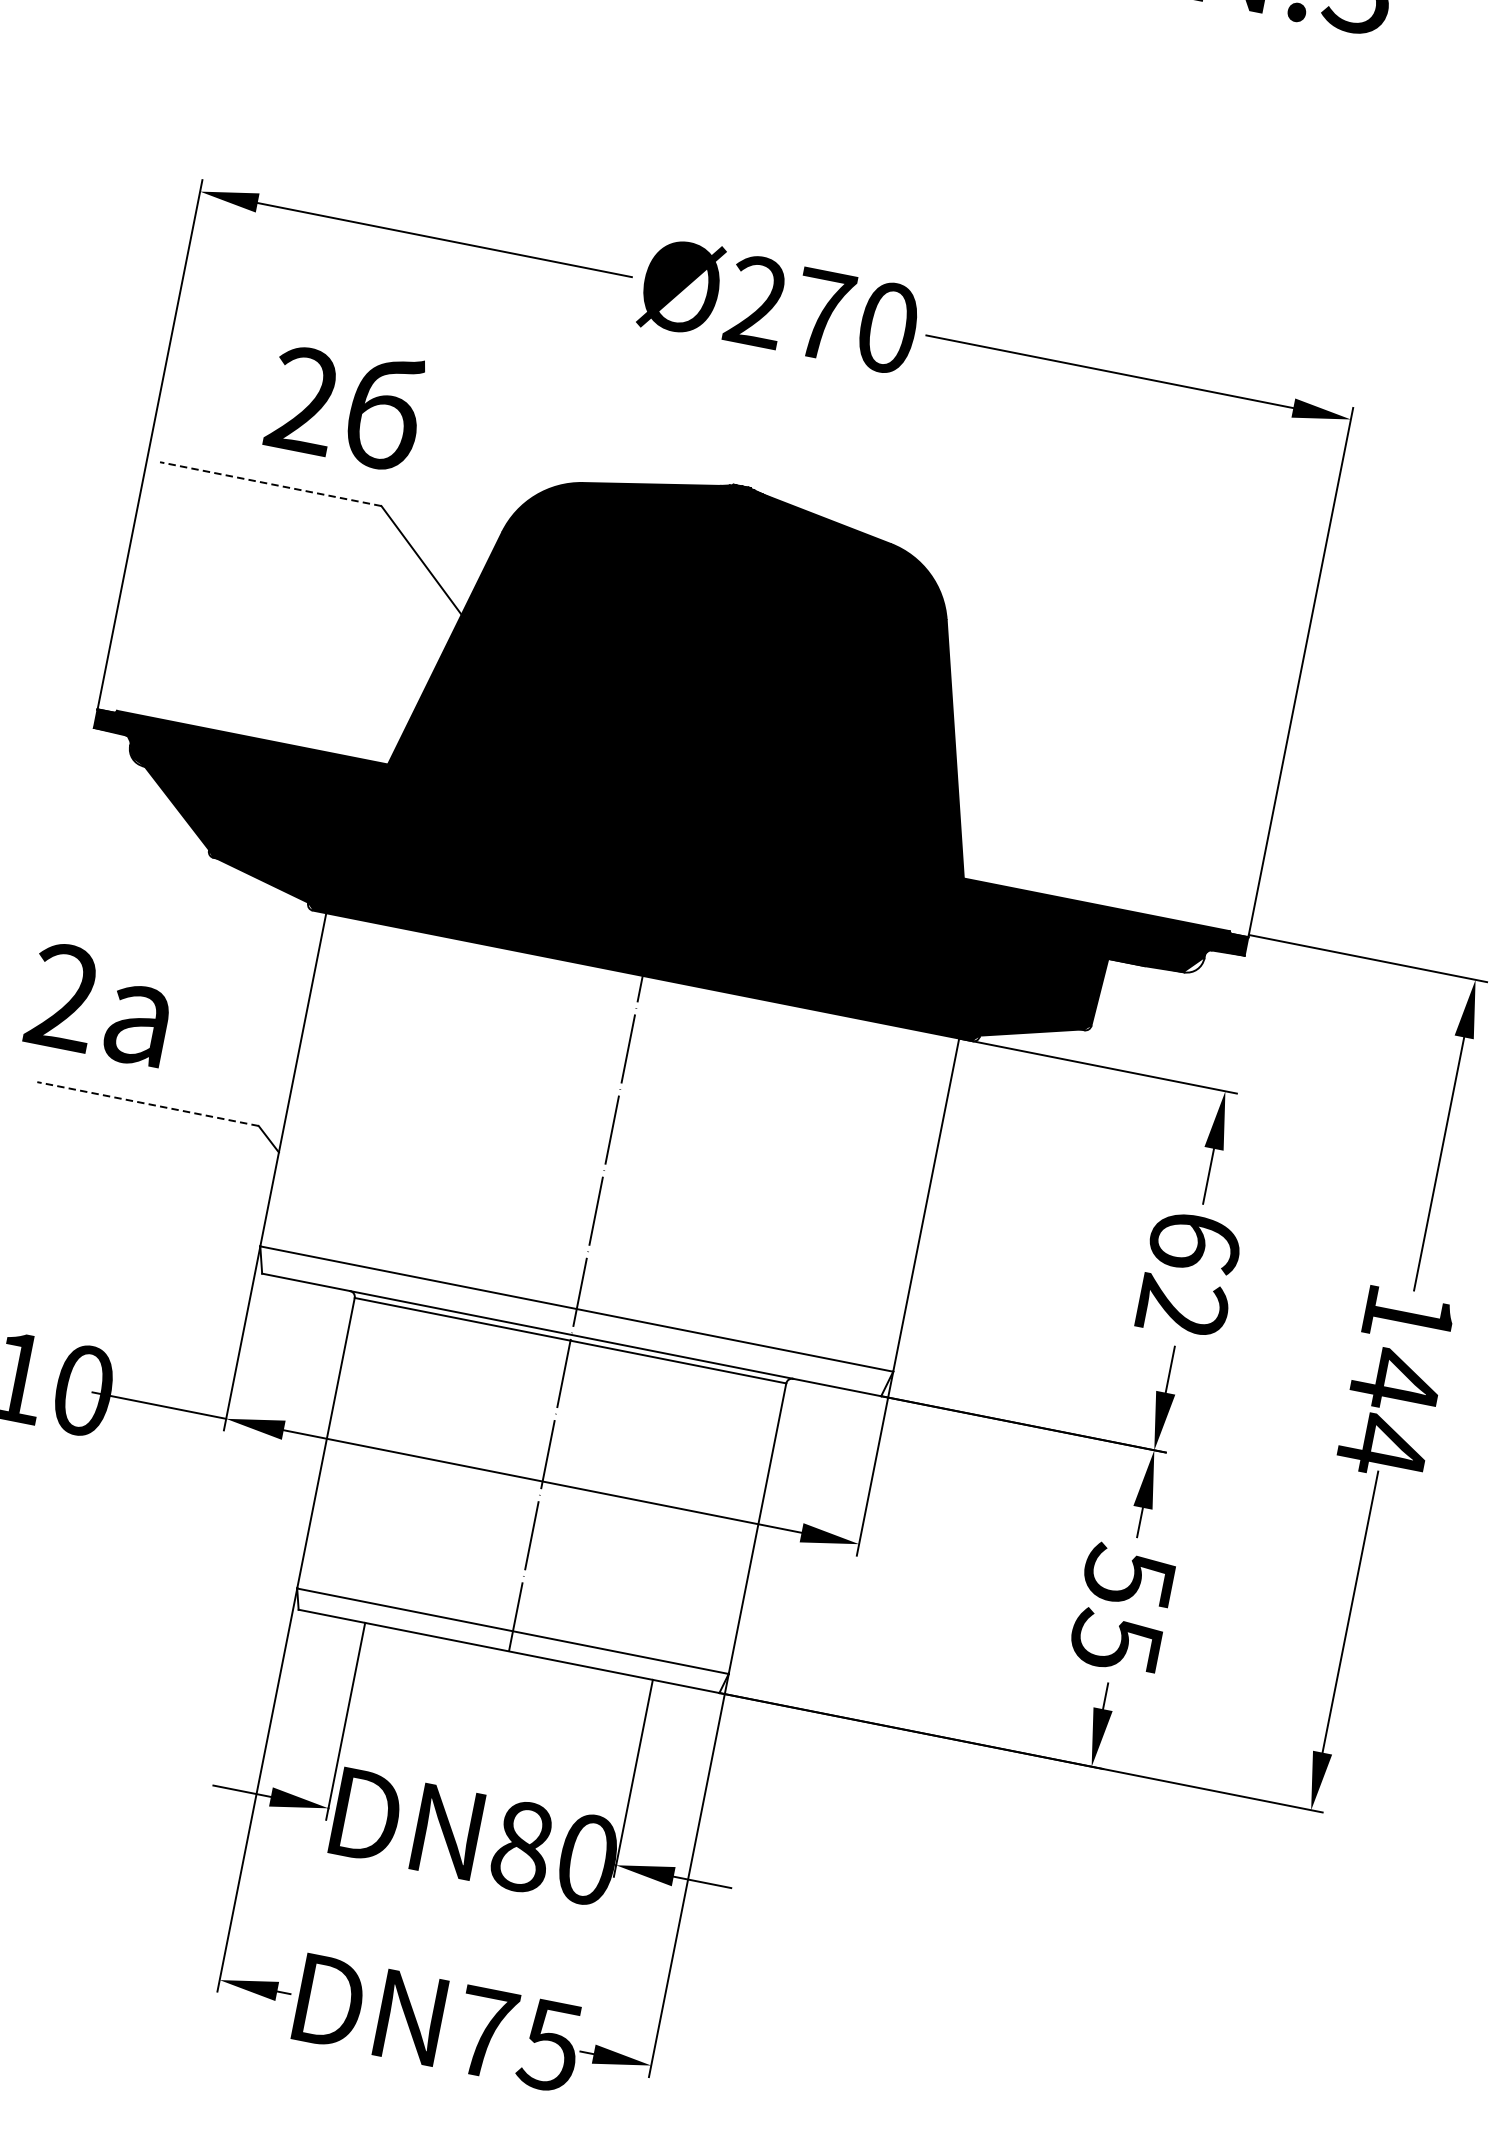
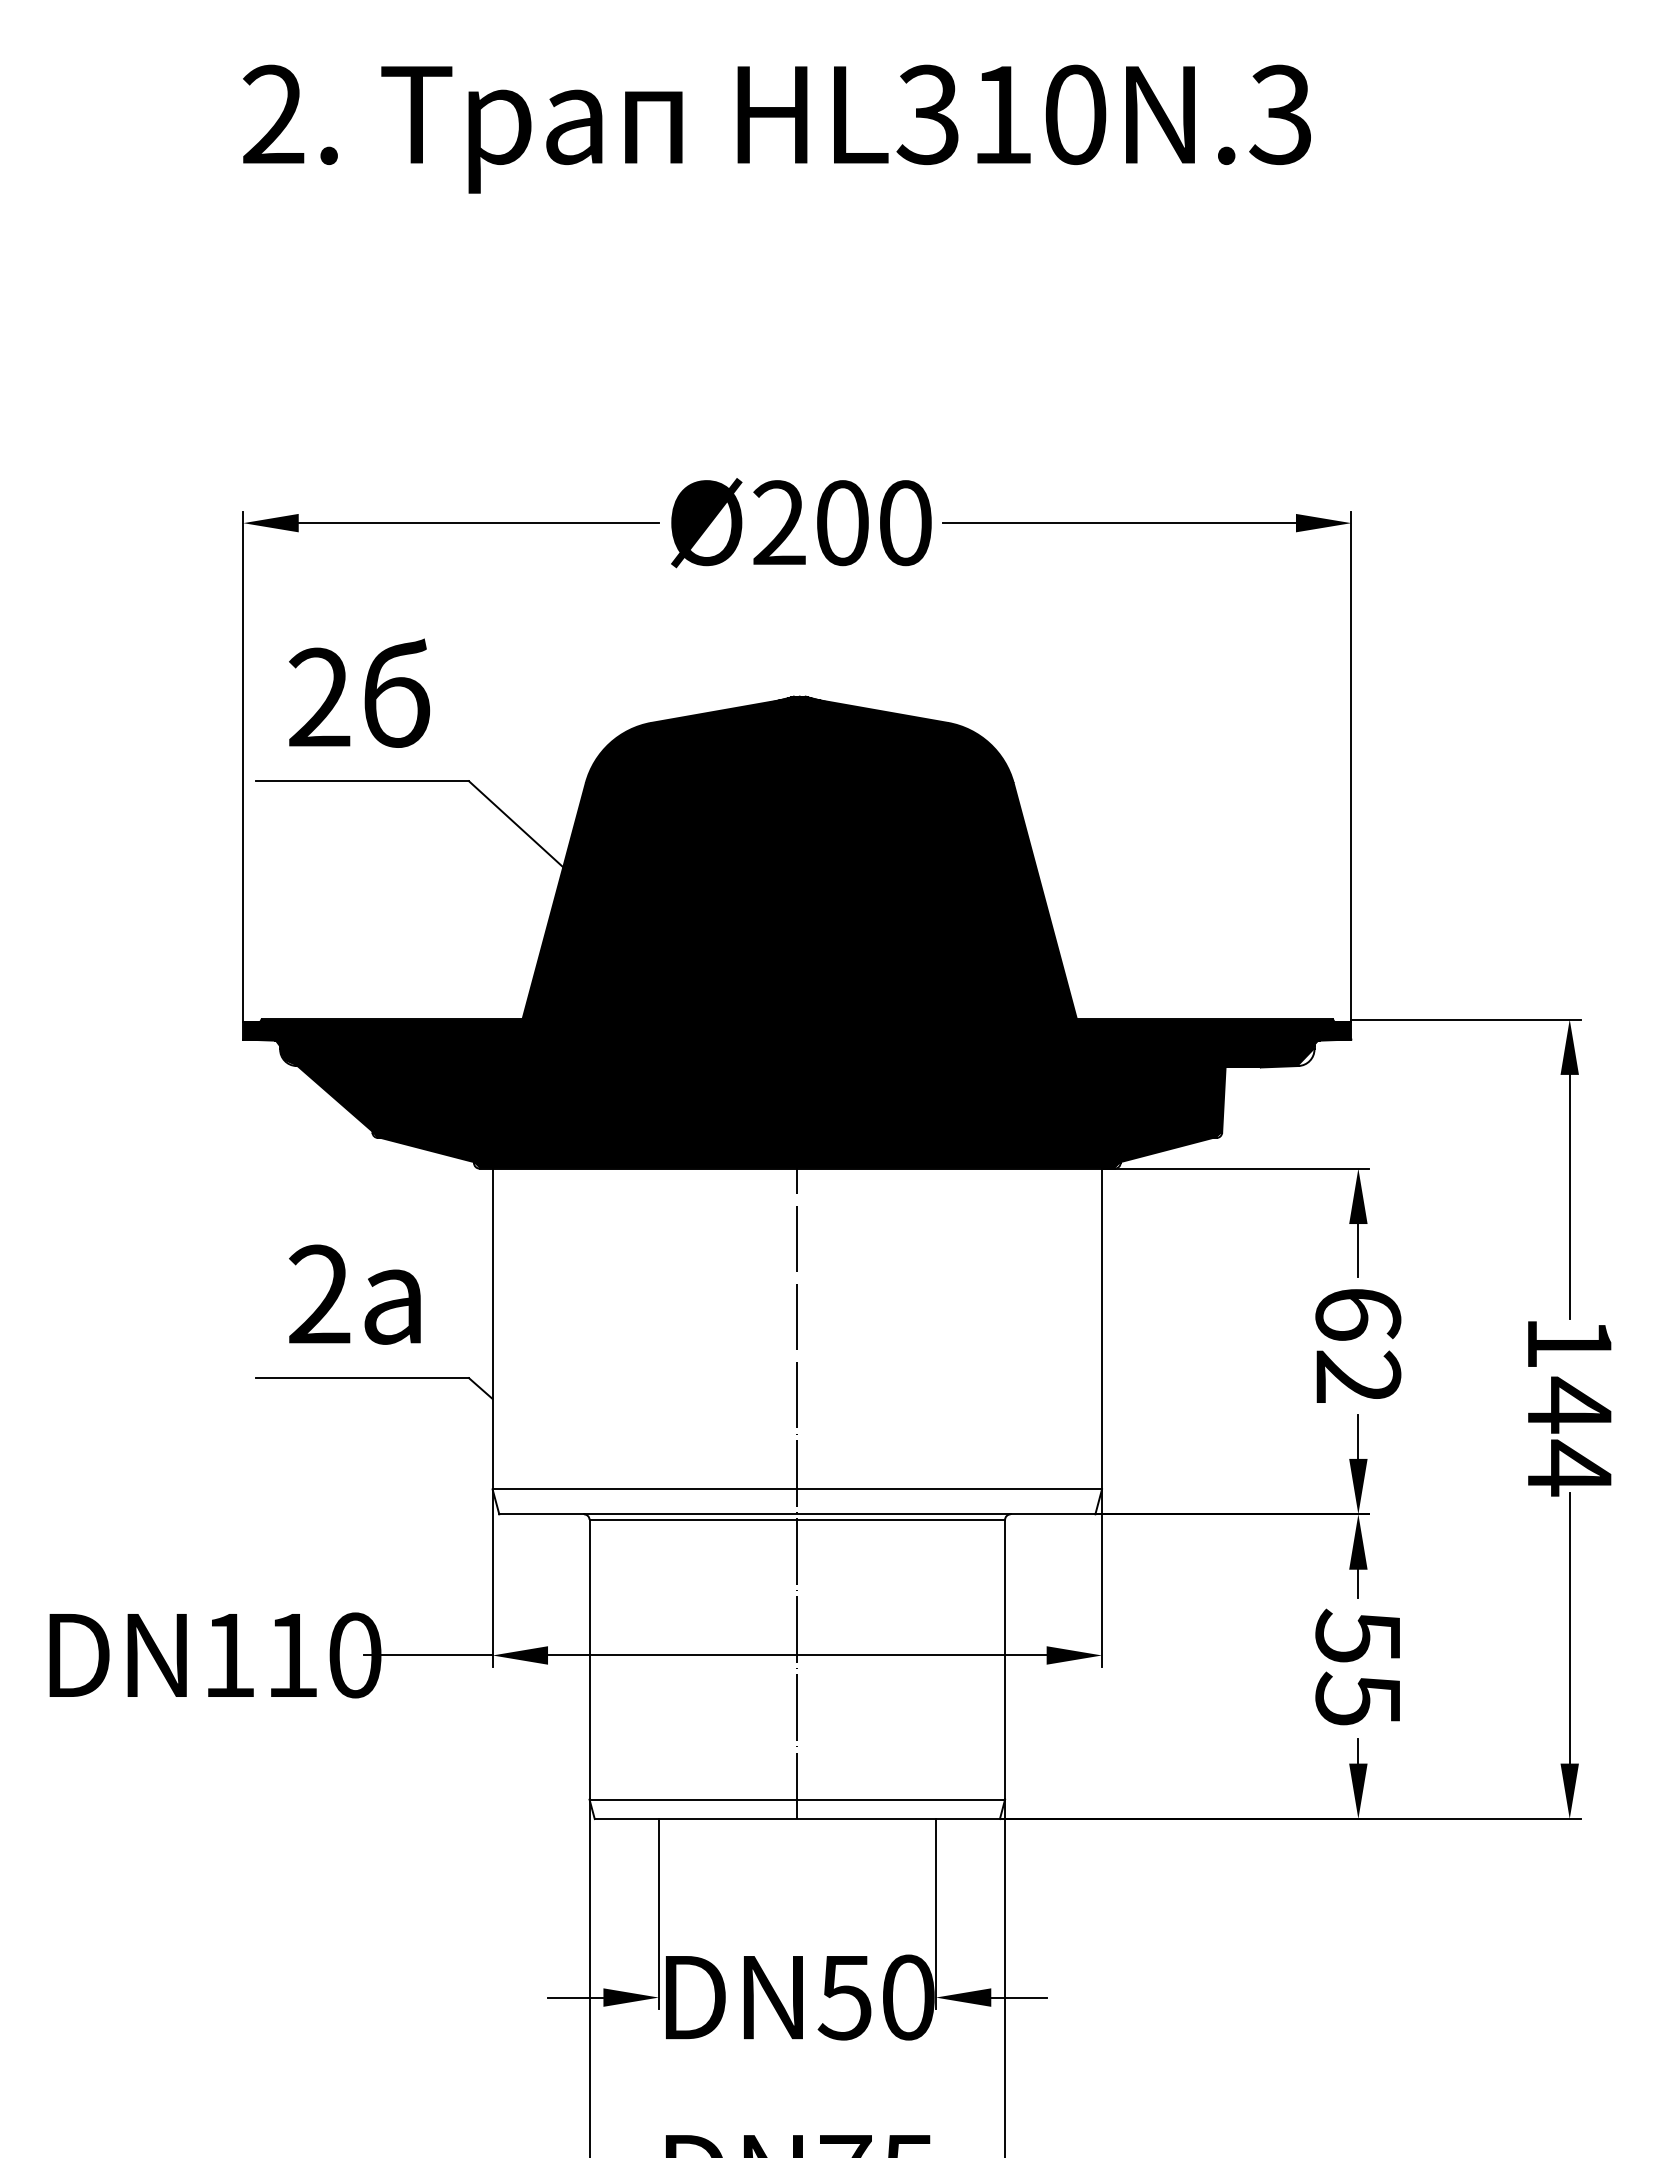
text: (822, 315) -> (842, 523), Ø270 -> Ø200
text: (346, 403) -> (359, 692), moved
line: (270, 484) -> (362, 781), dashed -> solid
text: (99, 1004) -> (354, 1294), moved
line: (148, 1104) -> (362, 1378), dashed -> solid
text: (521, 1846) -> (844, 1997), DN80 -> DN50

